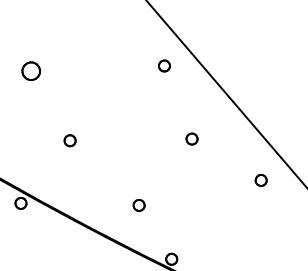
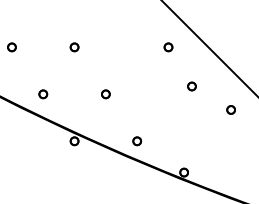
part: (164, 66) -> (168, 47), moved
part: (31, 71) -> (74, 47), size x0.62
part: (260, 179) -> (230, 109), moved
part: (139, 205) -> (137, 141), moved

